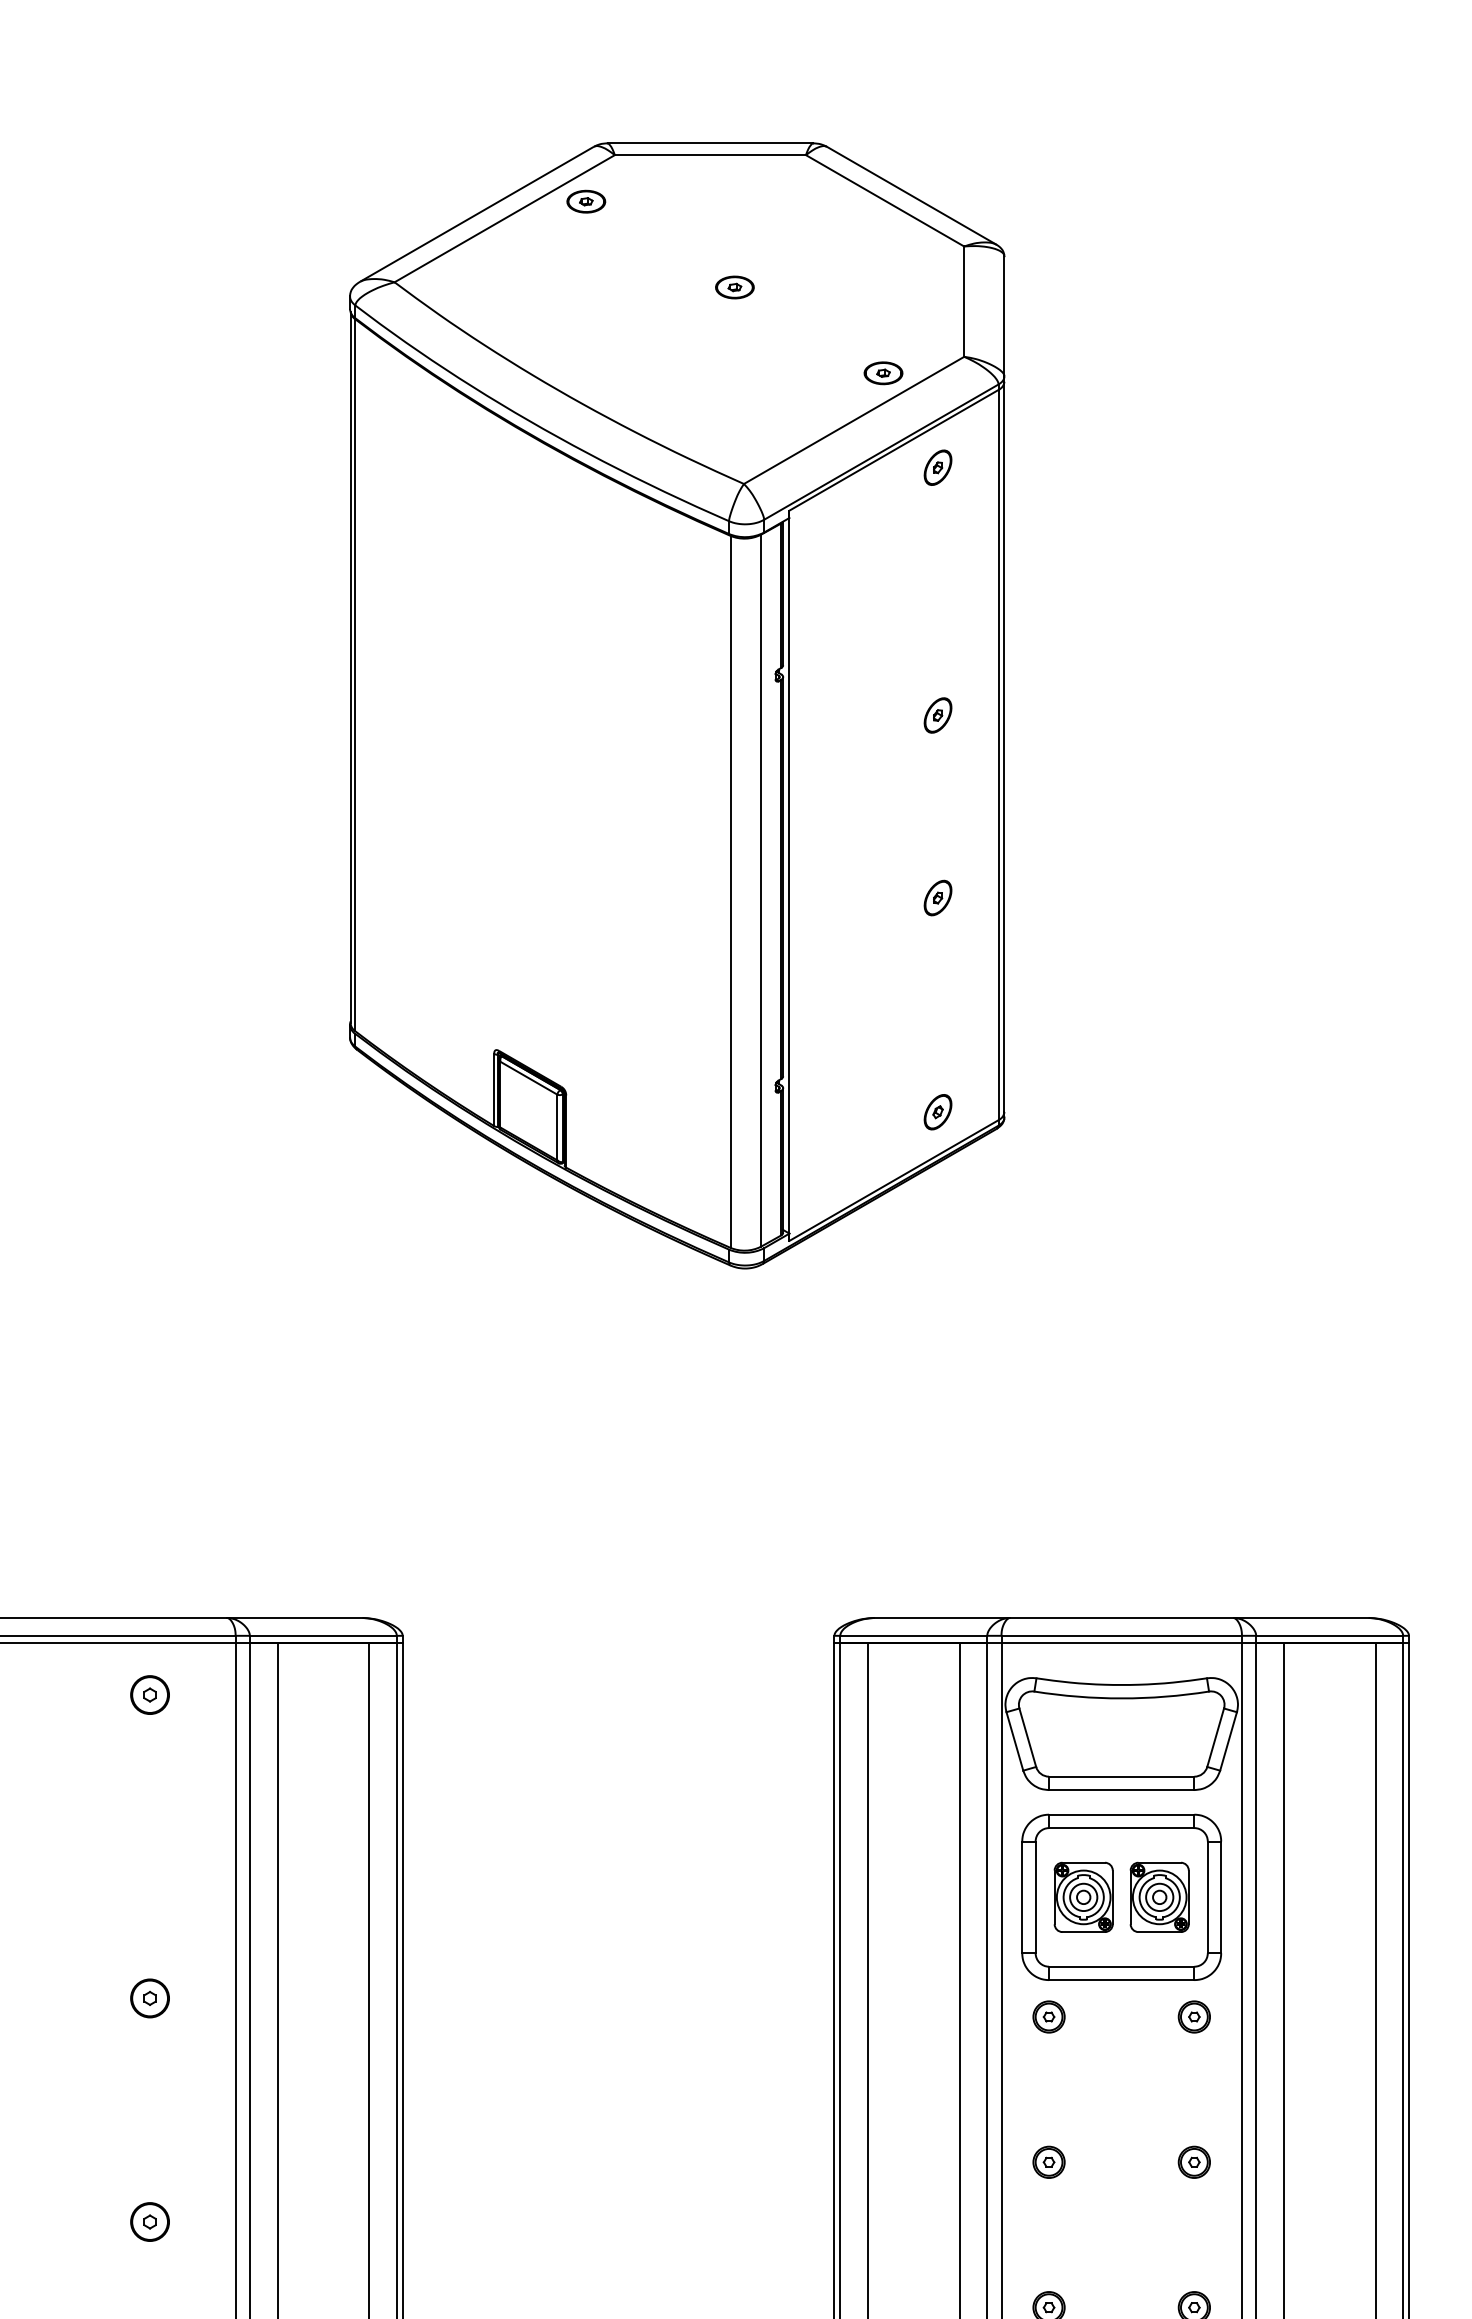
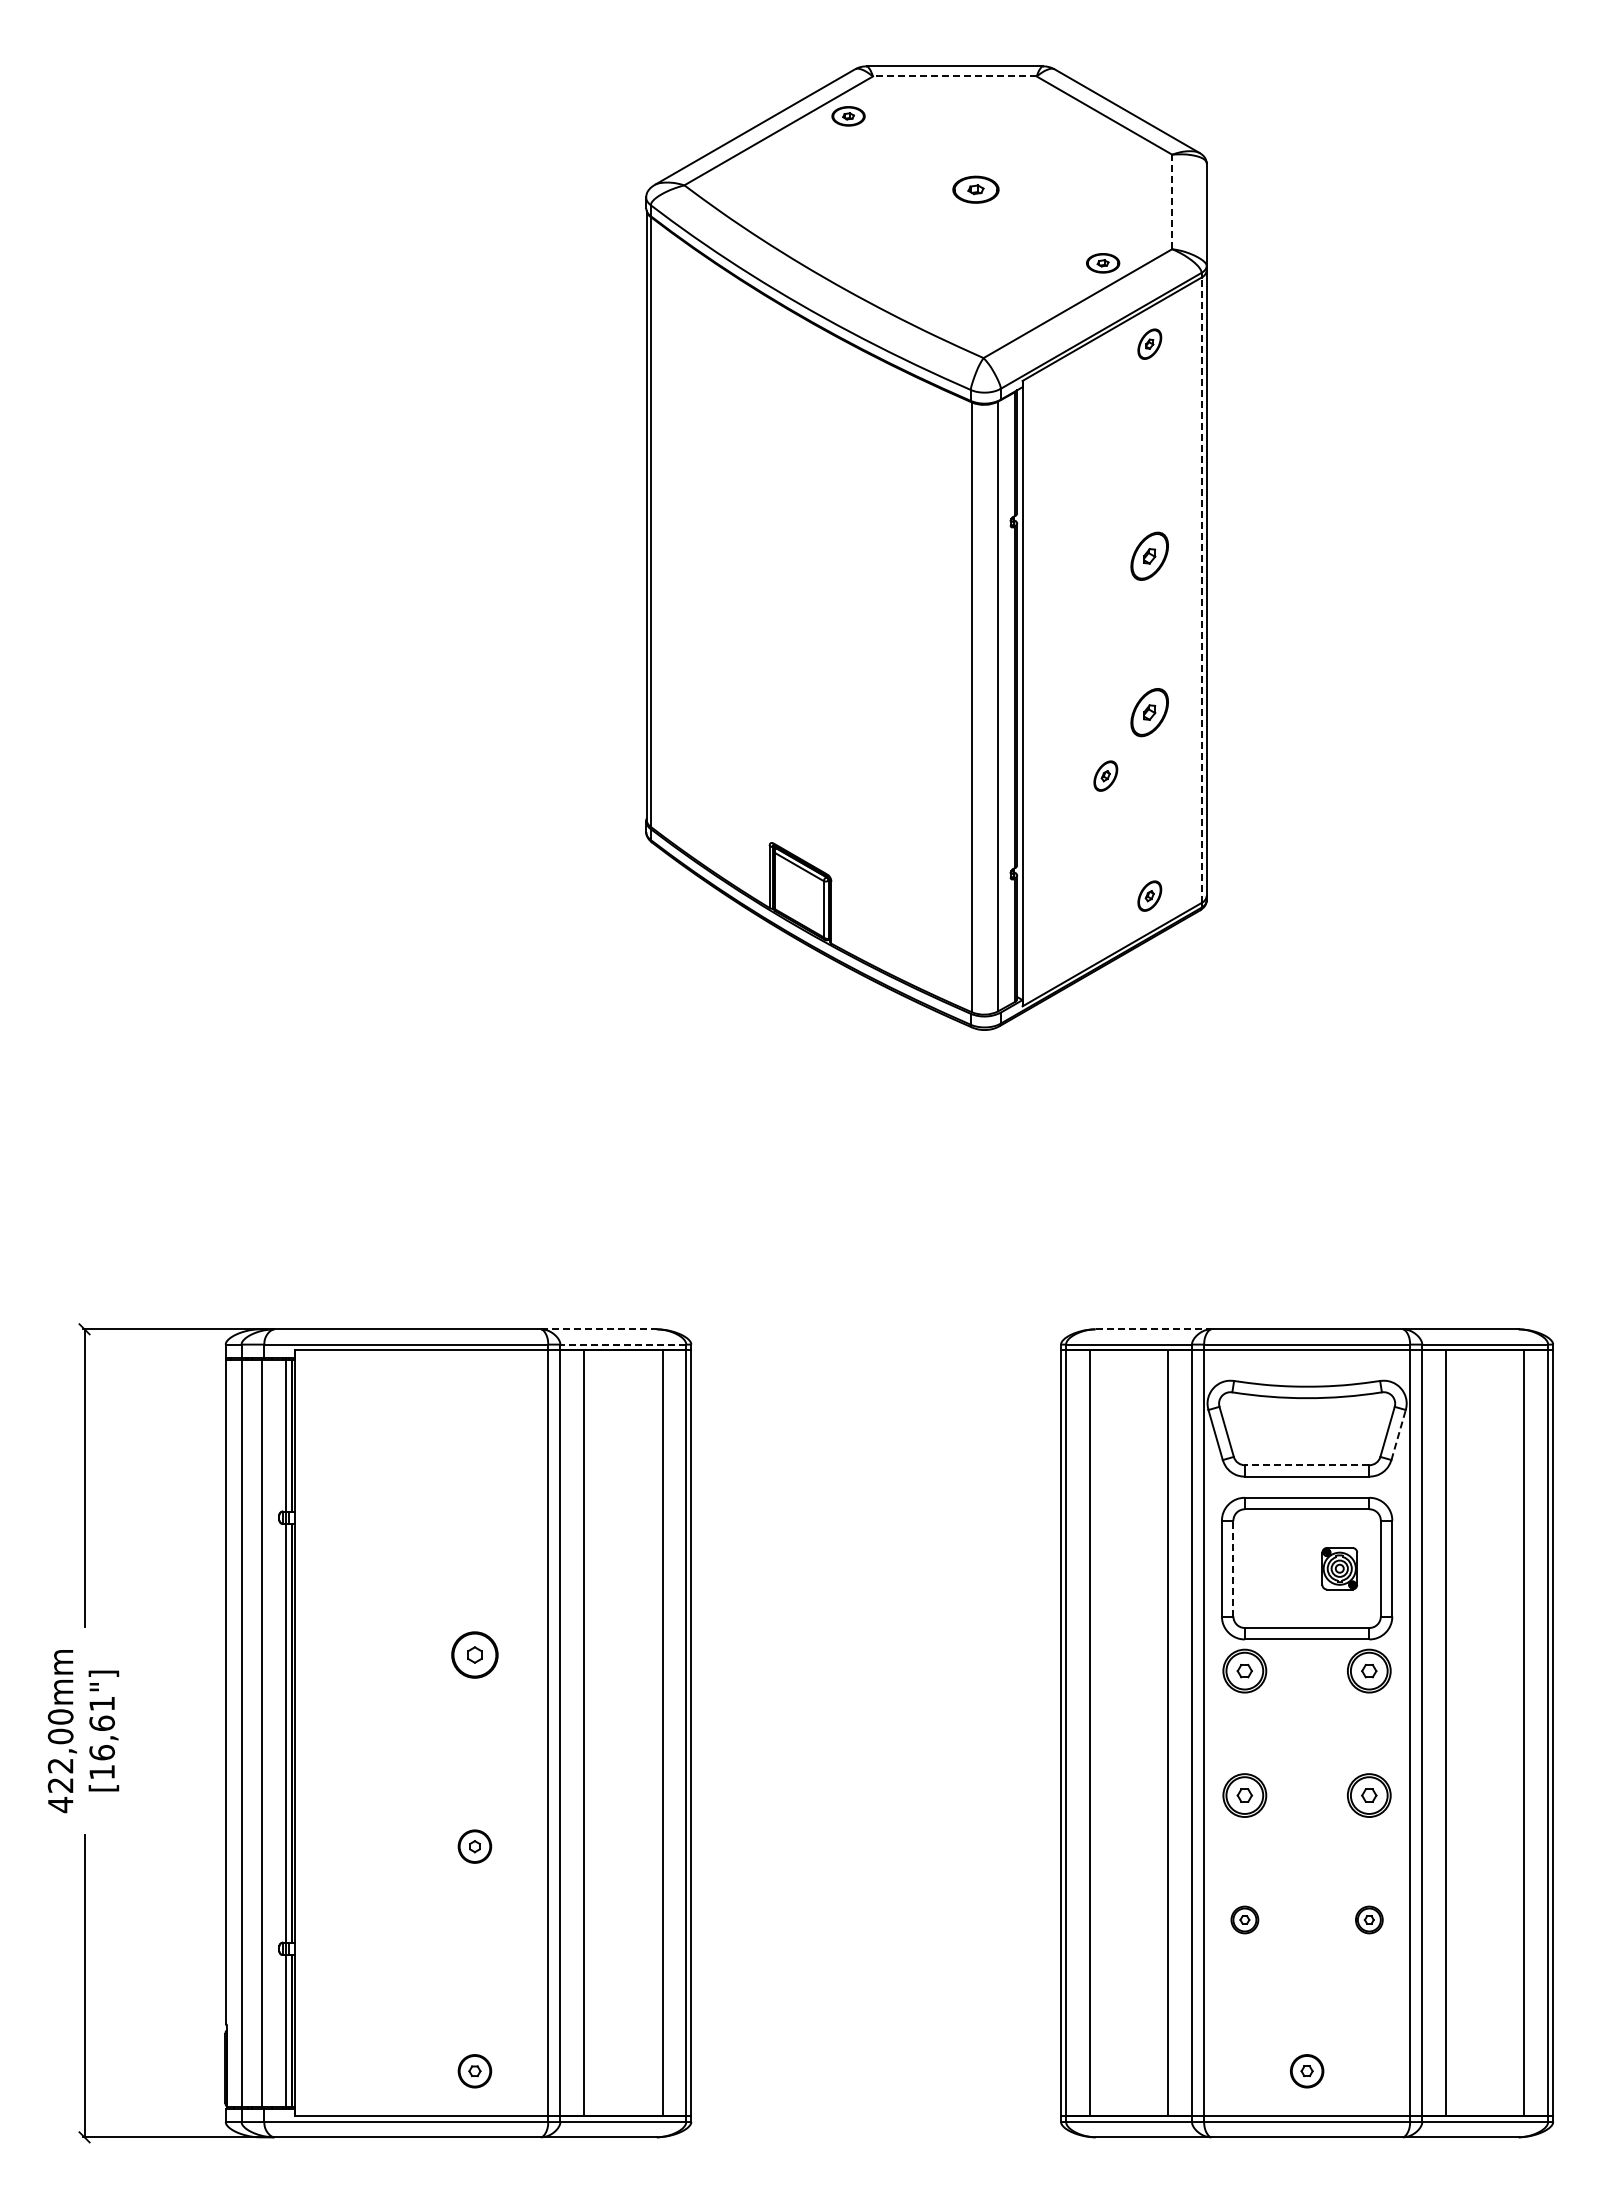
line: (709, 155) -> (954, 76), solid -> dashed
part: (734, 287) -> (975, 189), size x1.4
line: (964, 301) -> (1172, 201), solid -> dashed
part: (937, 715) -> (1149, 556), size x1.6
line: (998, 755) -> (1201, 590), solid -> dashed
part: (937, 897) -> (1149, 712), size x1.6
part: (886, 971) -> (1105, 775), added
line: (294, 1618) -> (598, 1329), solid -> dashed
line: (942, 1618) -> (1153, 1329), solid -> dashed
line: (323, 1635) -> (623, 1344), solid -> dashed
part: (149, 1695) -> (474, 1395), removed
line: (1228, 1740) -> (1398, 1434), solid -> dashed
line: (1120, 1776) -> (1306, 1465), solid -> dashed
line: (1035, 1897) -> (1233, 1568), solid -> dashed
part: (1083, 1897) -> (1274, 1568), removed
part: (1159, 1897) -> (1339, 1568), size x0.7
part: (149, 1998) -> (474, 1655), size x1.4
part: (1048, 2016) -> (1244, 1670), size x1.6
part: (1194, 2016) -> (1369, 1670), size x1.6
part: (1048, 2162) -> (1244, 1795), size x1.6
part: (1194, 2162) -> (1369, 1795), size x1.6

